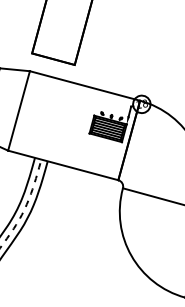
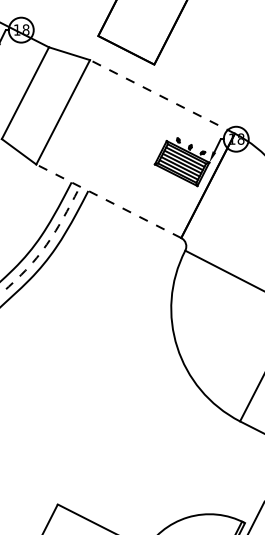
line: (84, 85) -> (162, 96), solid -> dashed
line: (63, 165) -> (108, 201), solid -> dashed

